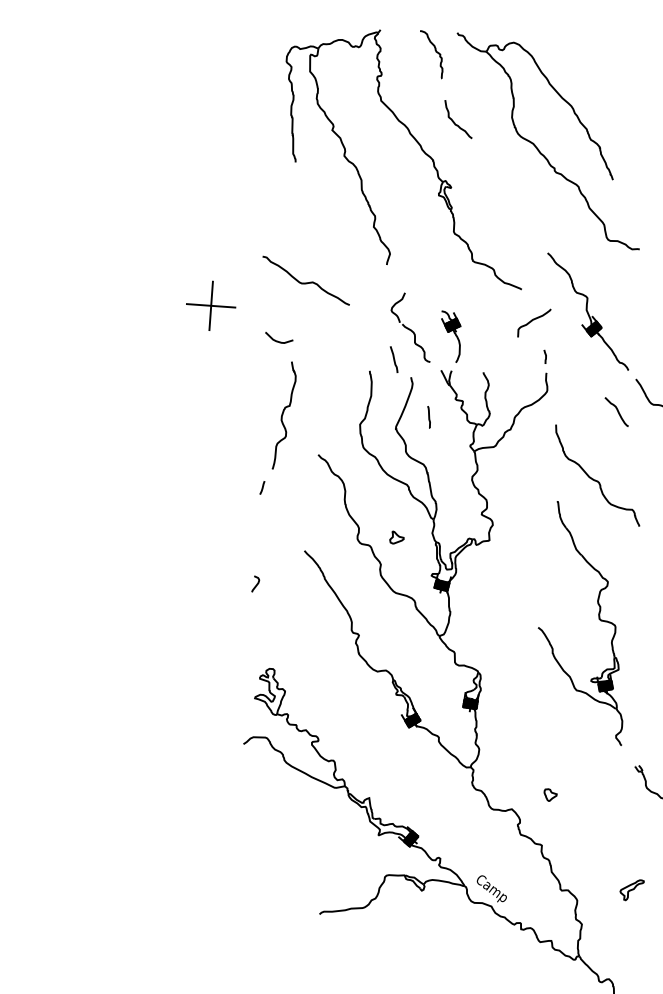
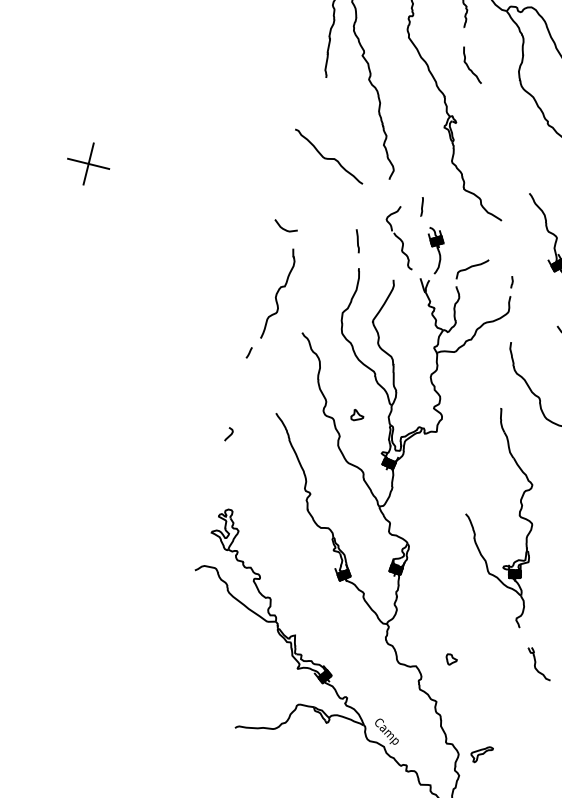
curve: (305, 282) -> (328, 158), moved
part: (211, 305) -> (88, 163), moved
curve: (534, 320) -> (473, 267), moved
line: (393, 359) -> (357, 241), moved
line: (428, 417) -> (421, 206), moved
part: (631, 890) -> (481, 754), moved

